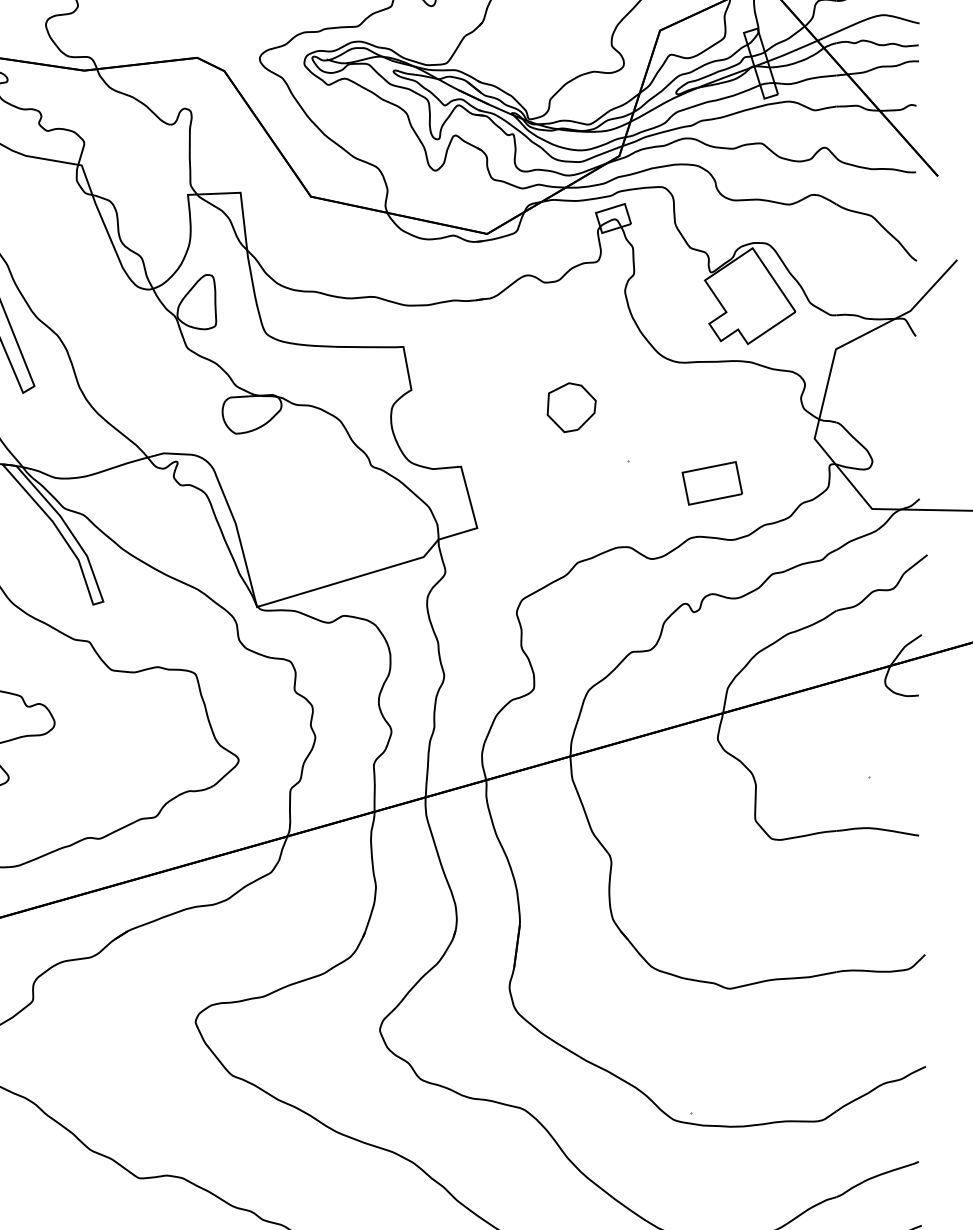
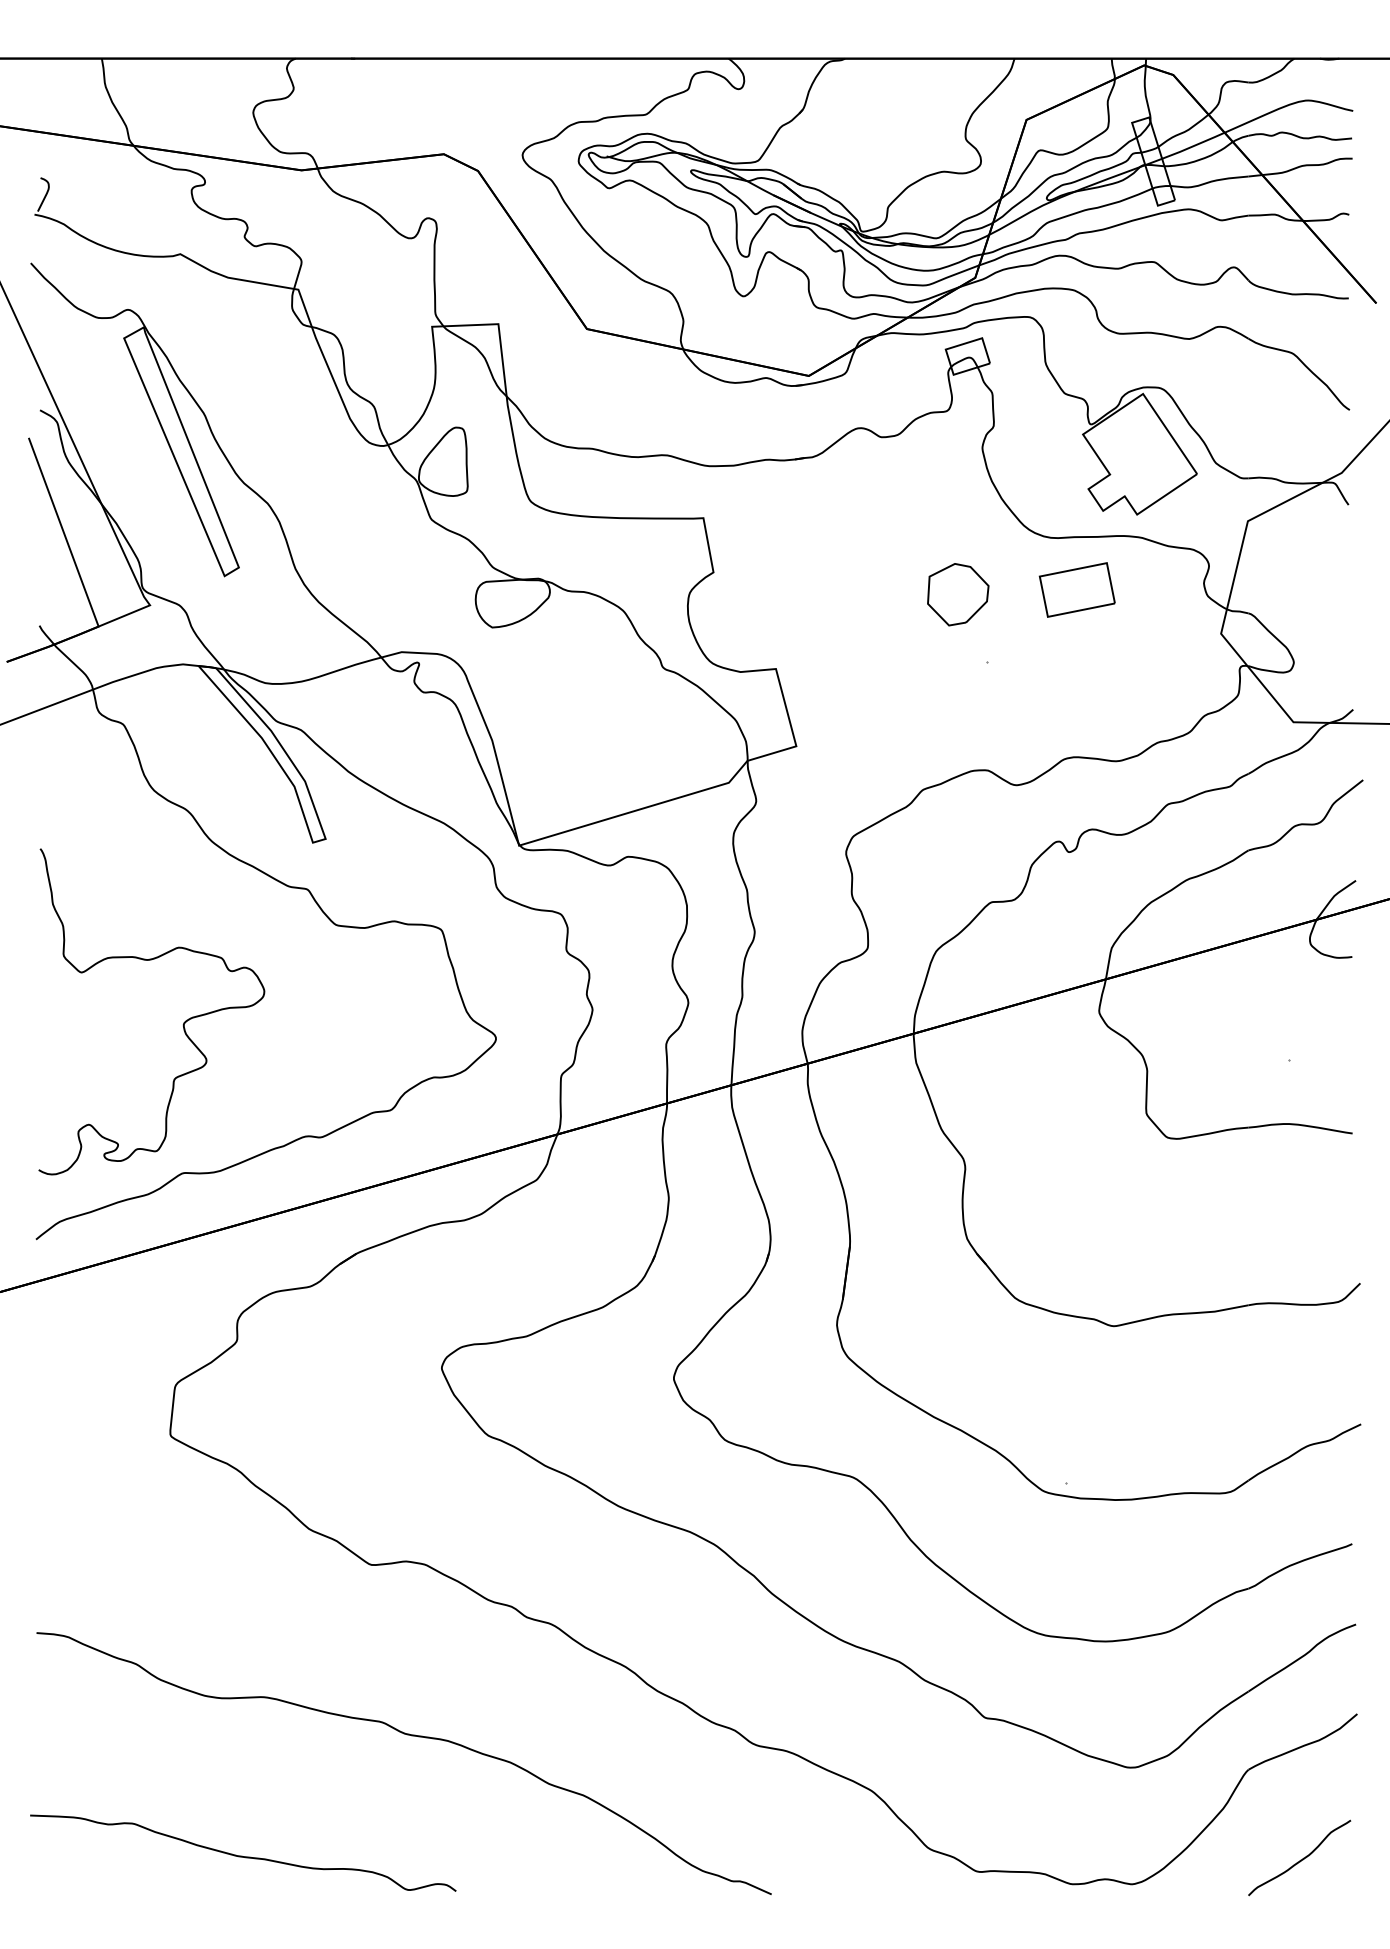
part: (571, 407) -> (958, 594), moved
part: (711, 482) -> (1076, 589), moved

